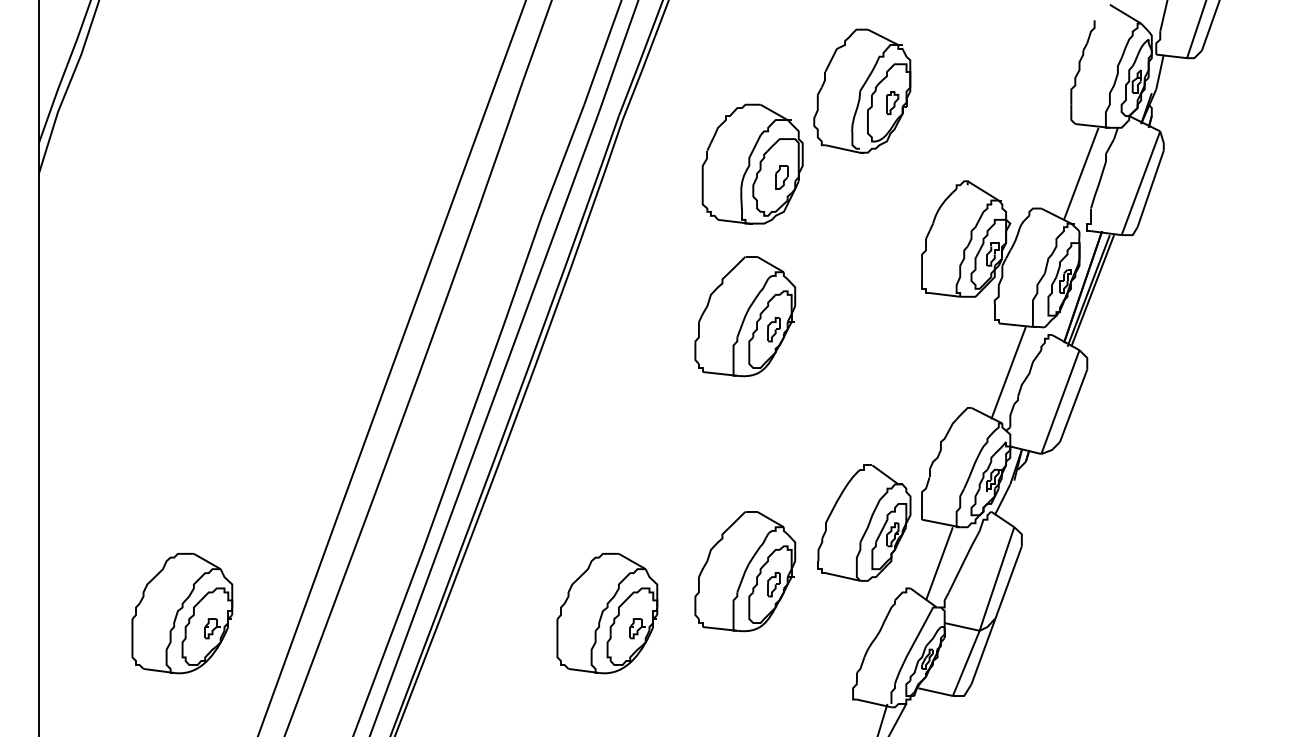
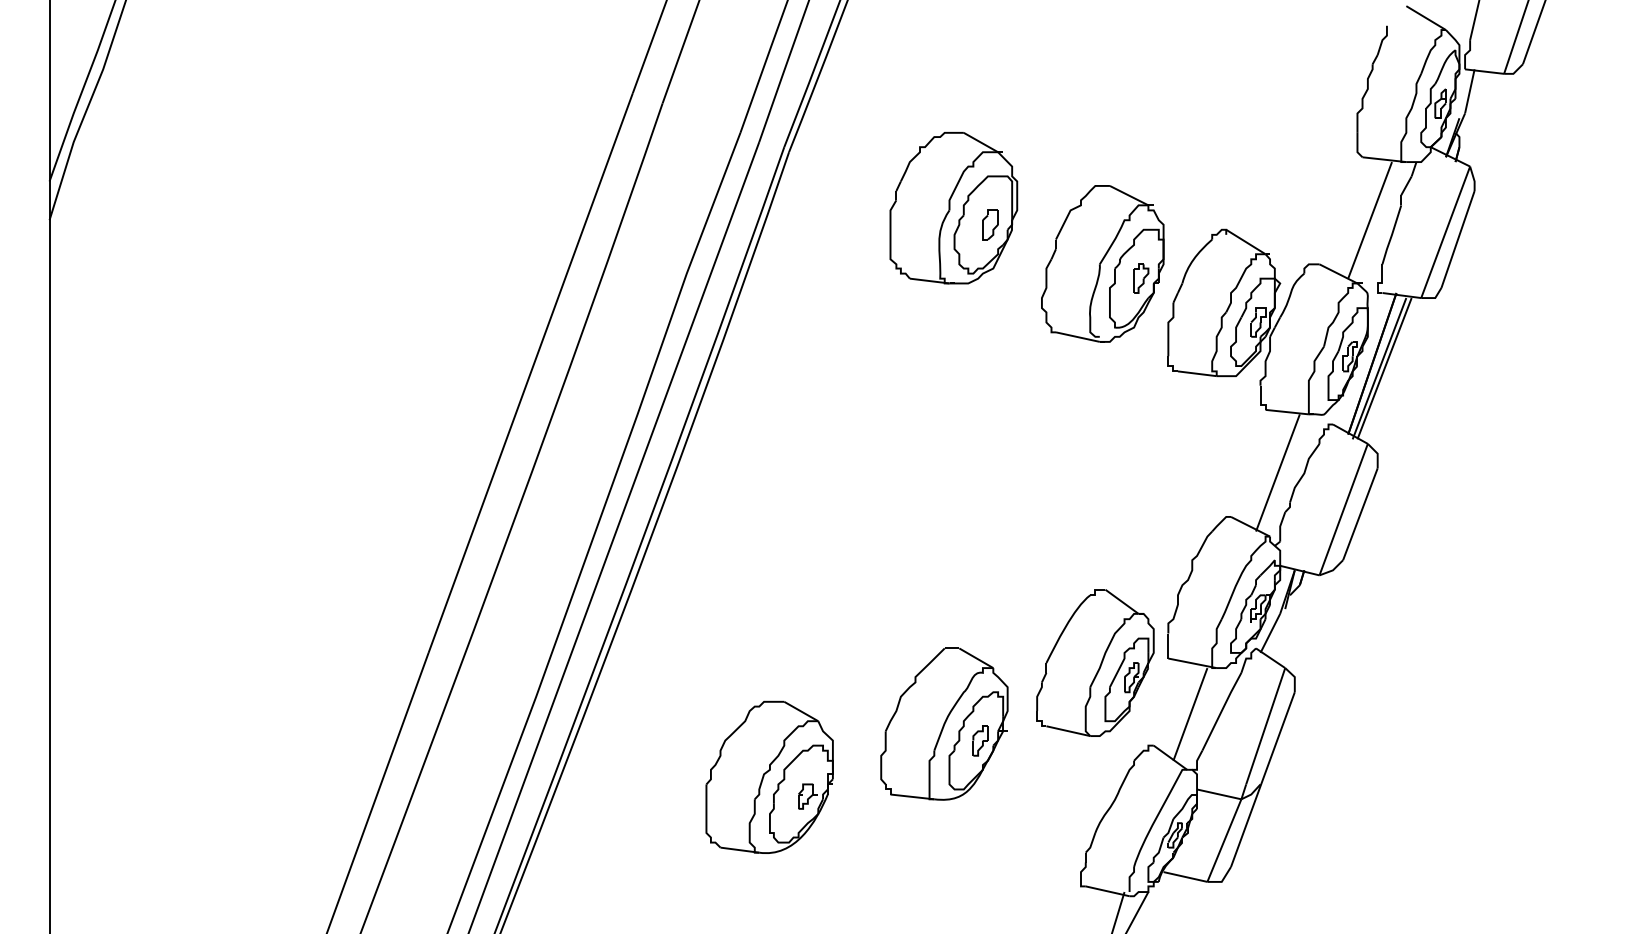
part: (862, 90) -> (1103, 263), moved
part: (745, 316) -> (944, 401), removed
part: (182, 613) -> (231, 777), removed

